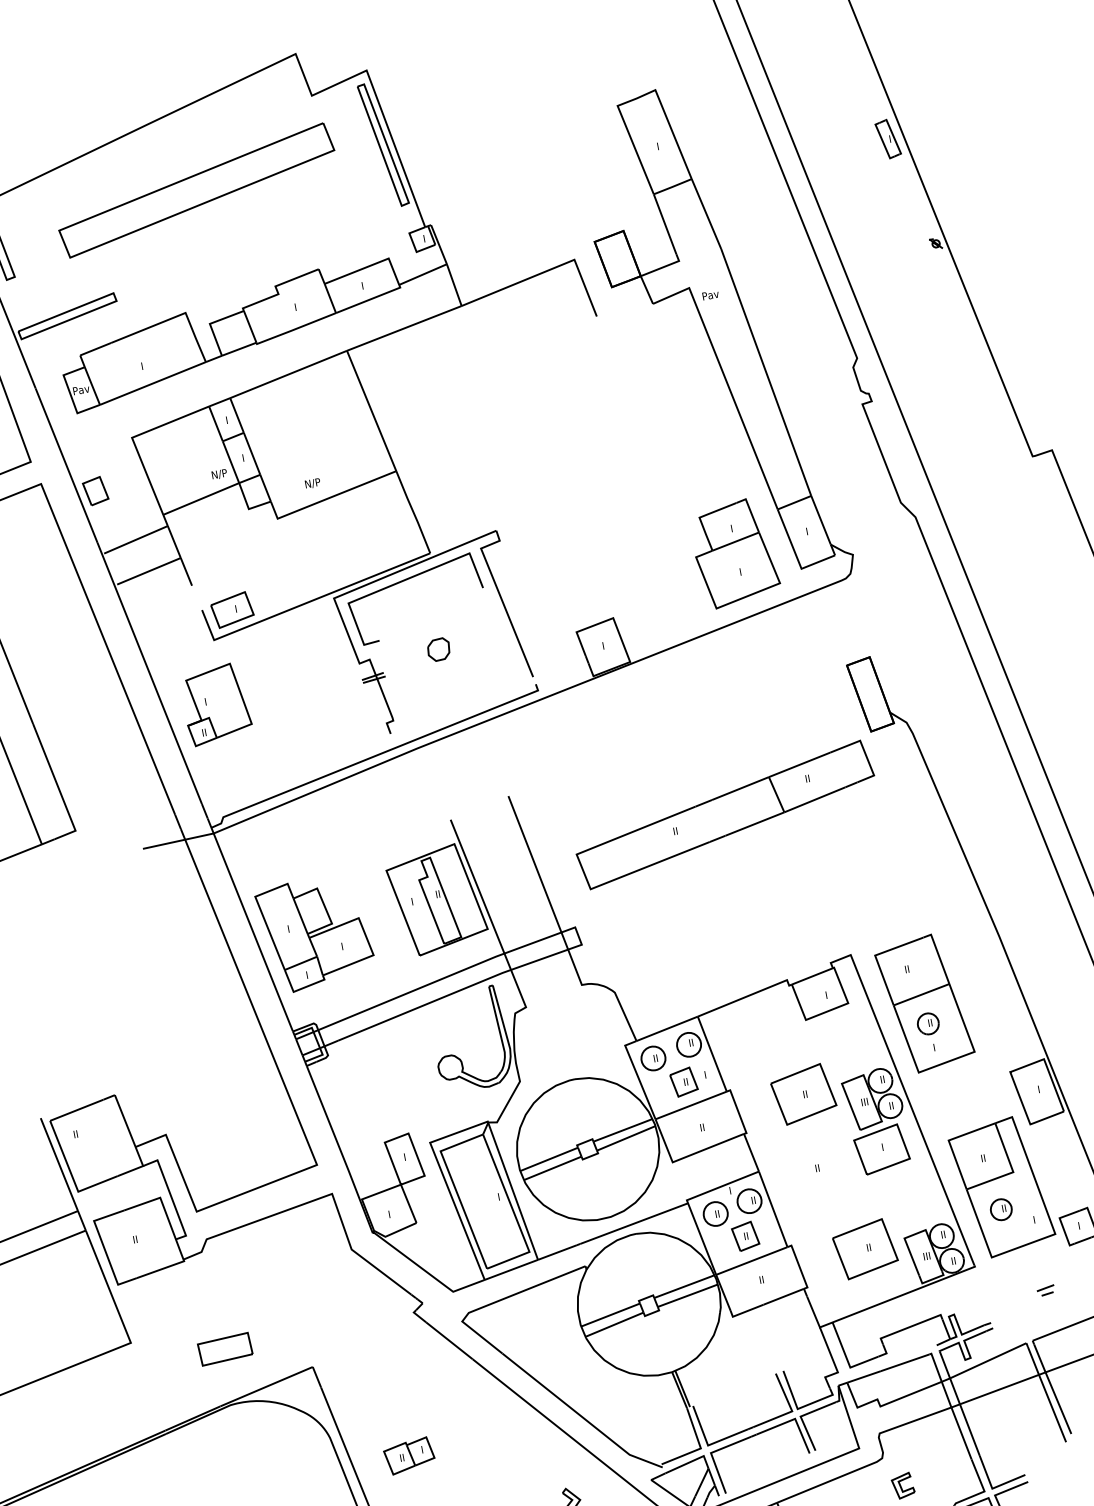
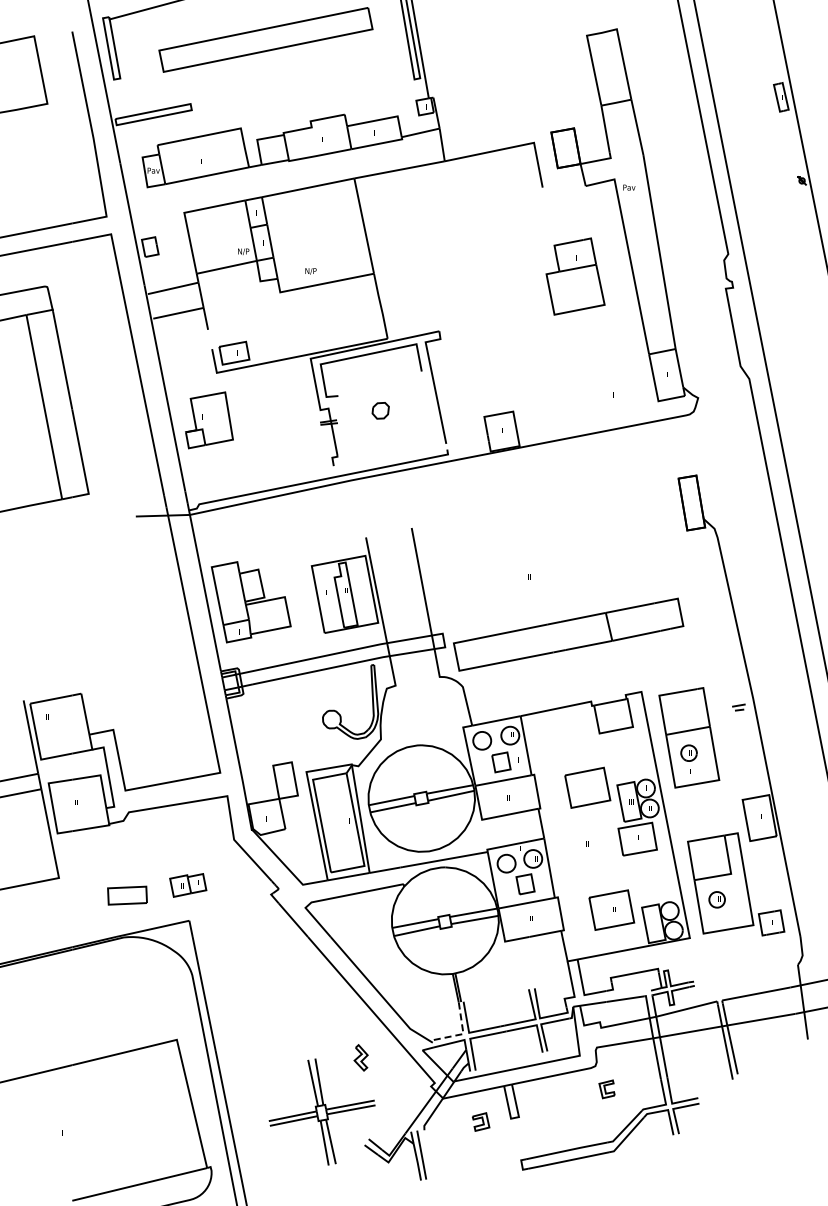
part: (734, 553) -> (575, 276), moved
part: (725, 814) -> (568, 634), moved
part: (1045, 1290) -> (738, 707), moved
line: (700, 1447) -> (463, 1033), solid -> dashed
part: (409, 1455) -> (188, 885), moved

